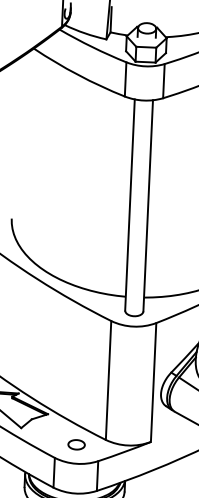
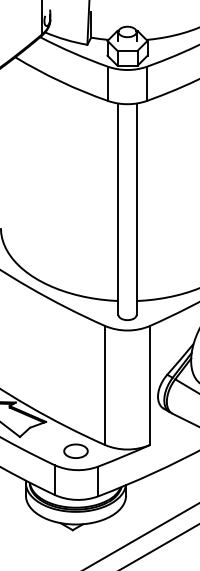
part: (76, 444) -> (75, 450), size x1.43

